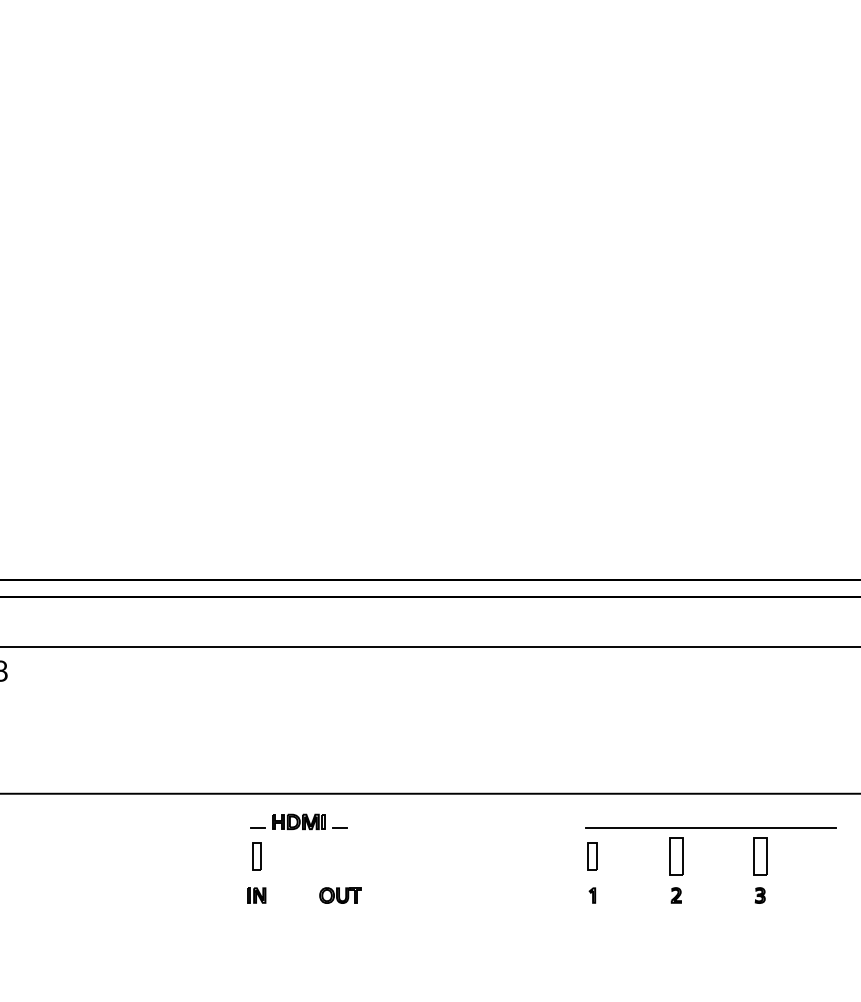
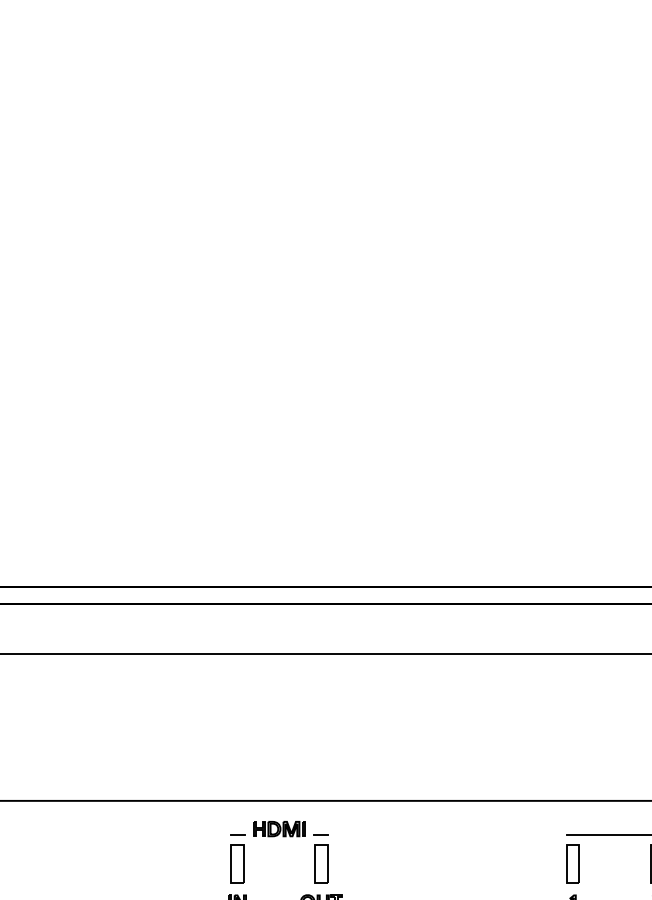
part: (256, 856) -> (237, 863), size x1.43
part: (340, 856) -> (321, 863), added
part: (592, 856) -> (573, 863), size x1.43

